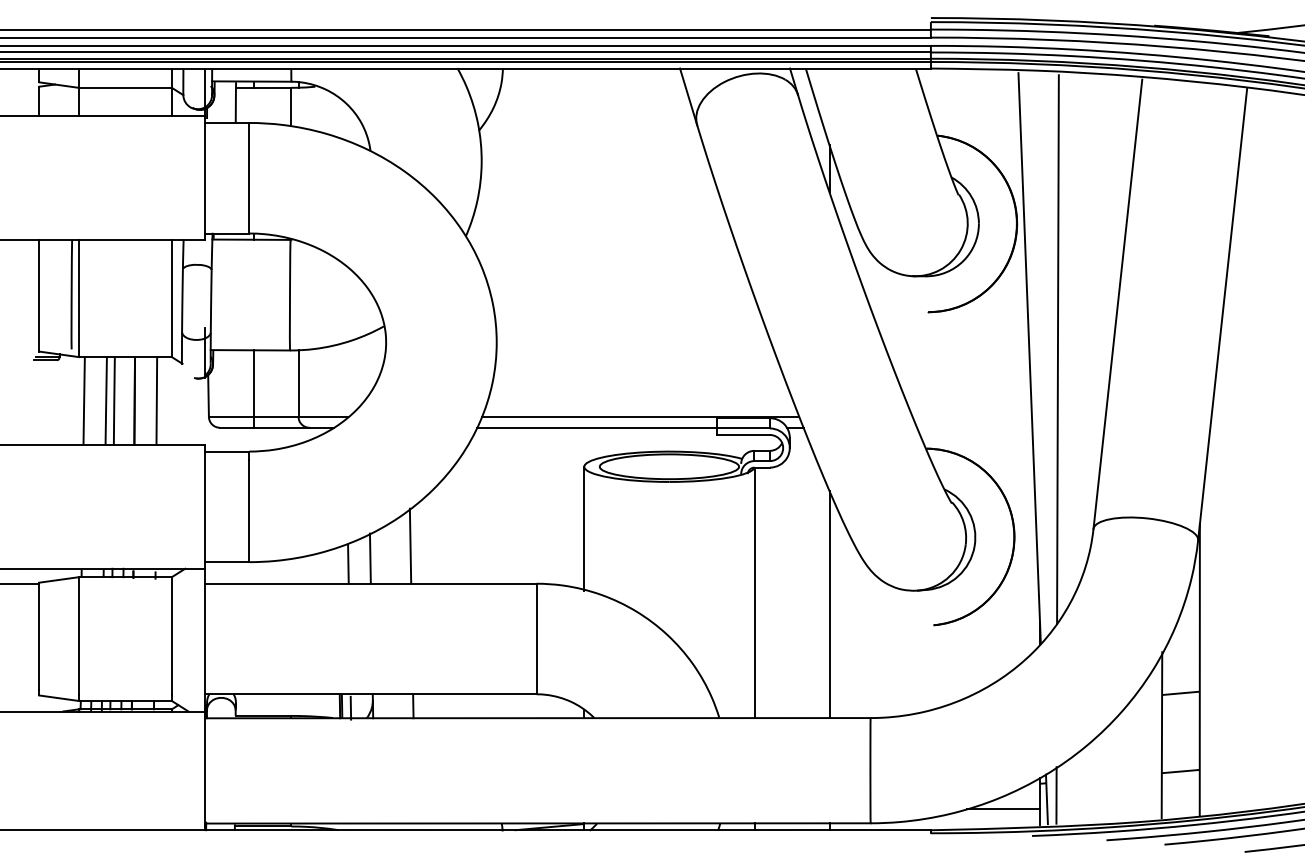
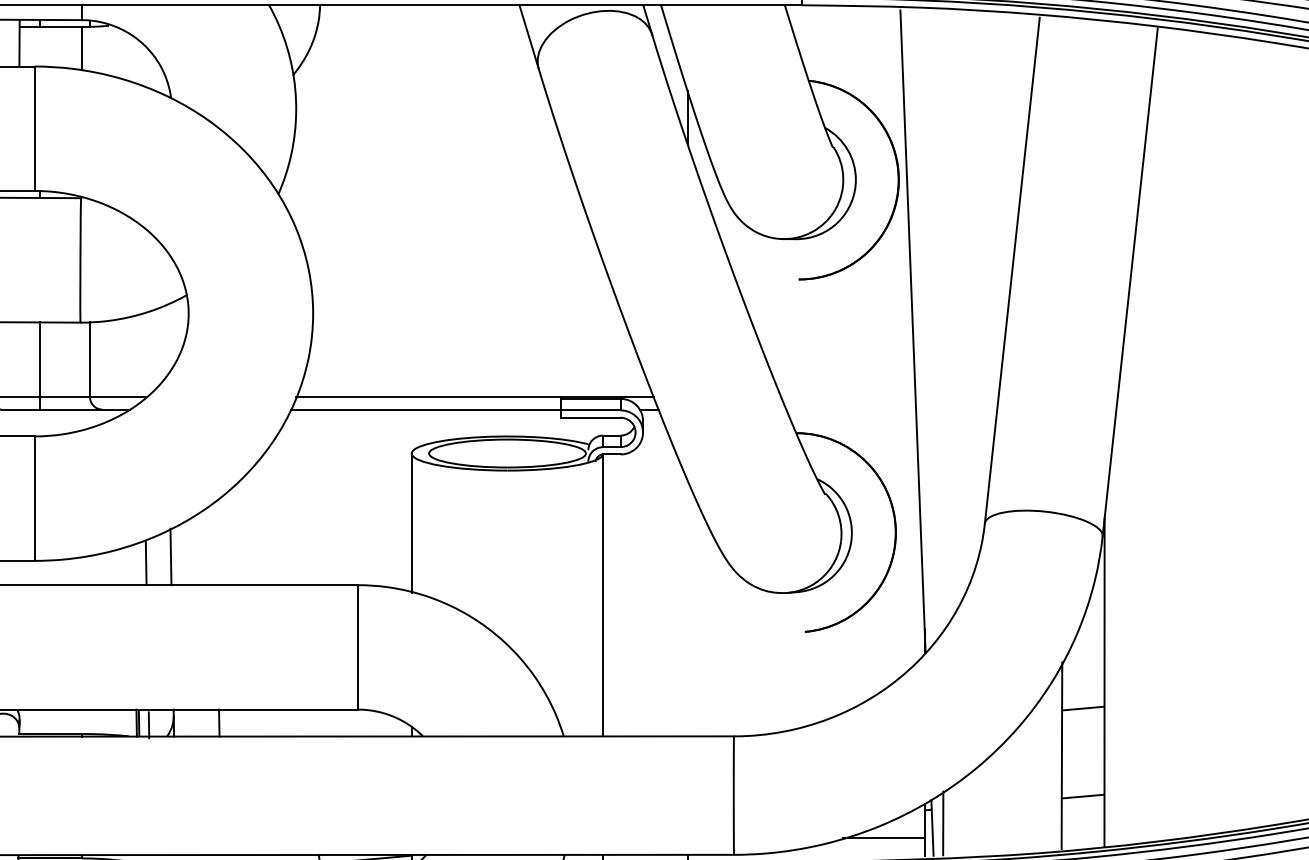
line: (1057, 349) -> (944, 321), removed
line: (410, 545) -> (216, 542), removed
line: (829, 604) -> (687, 608), removed

